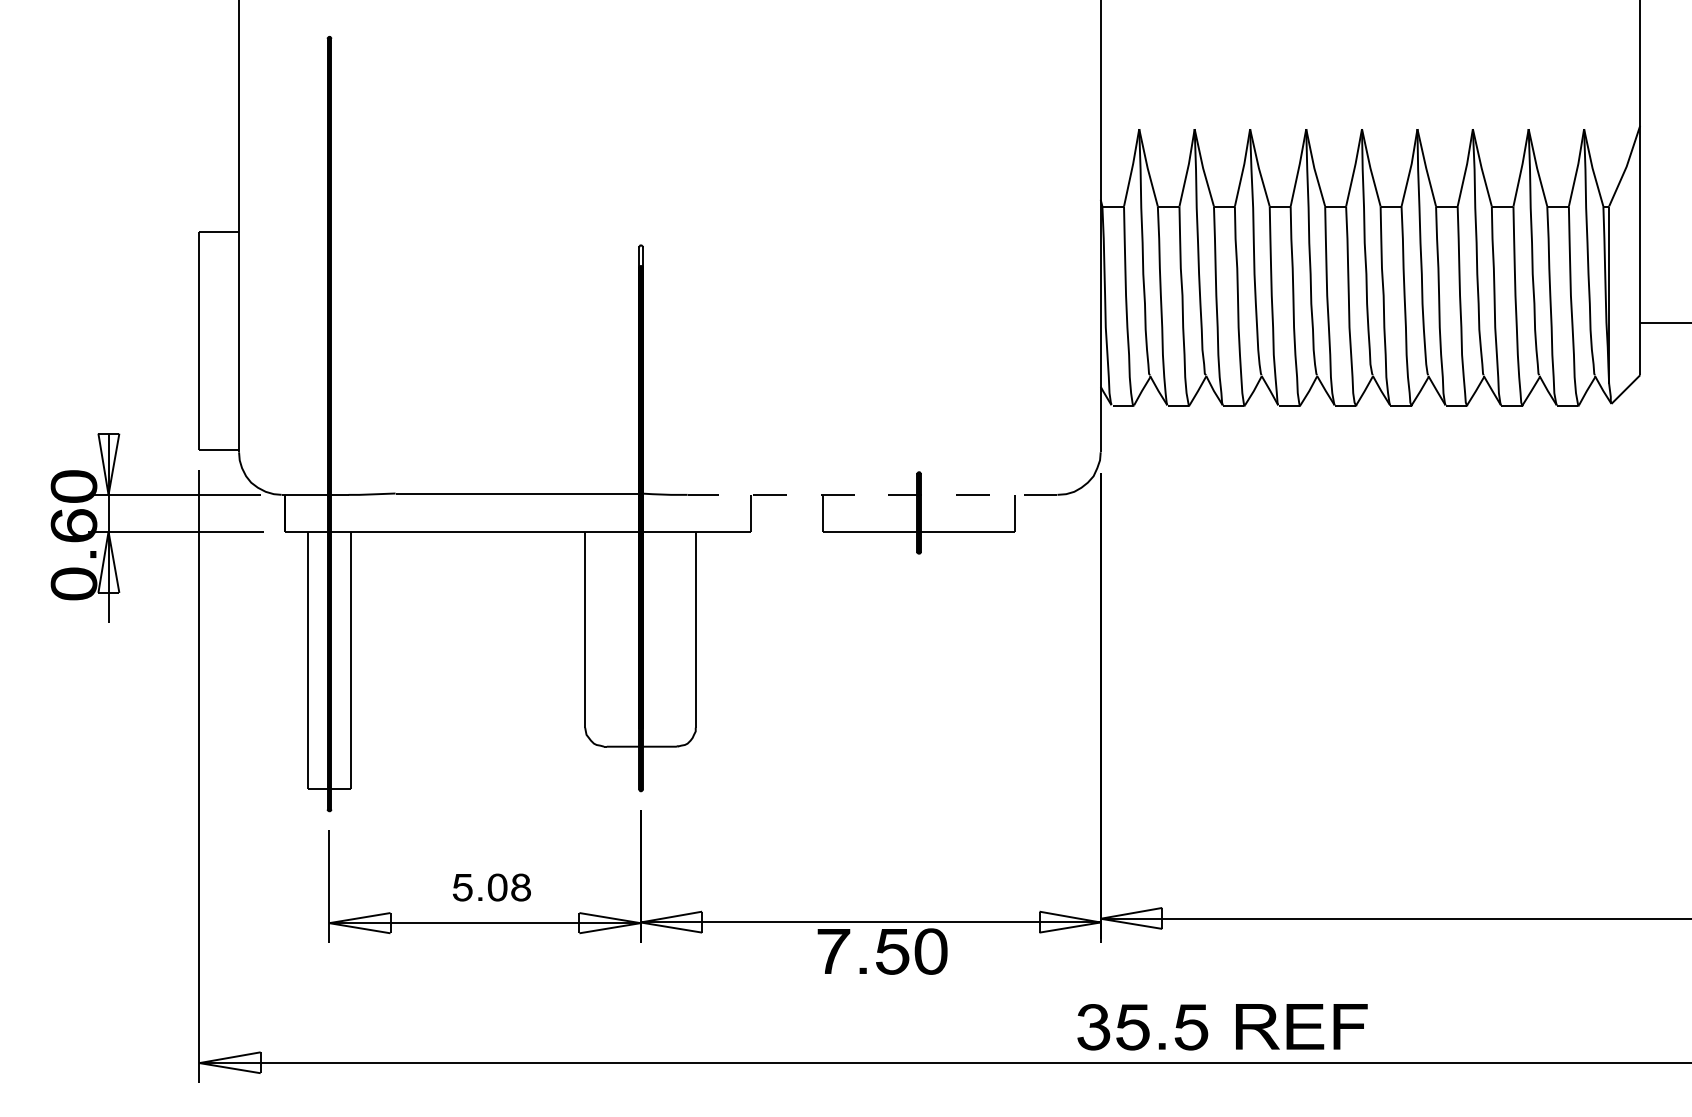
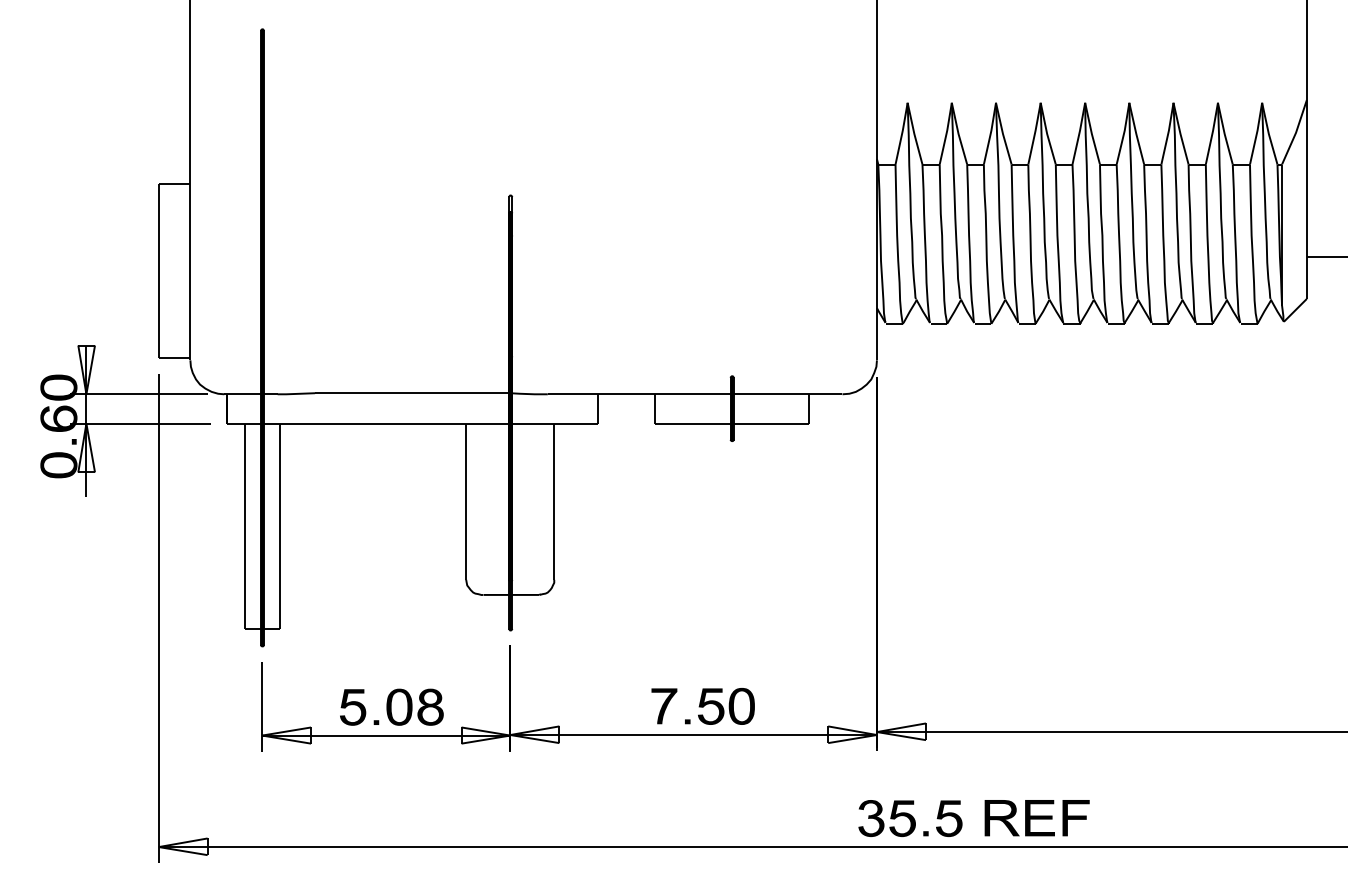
line: (872, 494) -> (695, 394), dashed -> solid
part: (491, 887) -> (391, 707), size x1.67
part: (882, 951) -> (703, 706), moved

